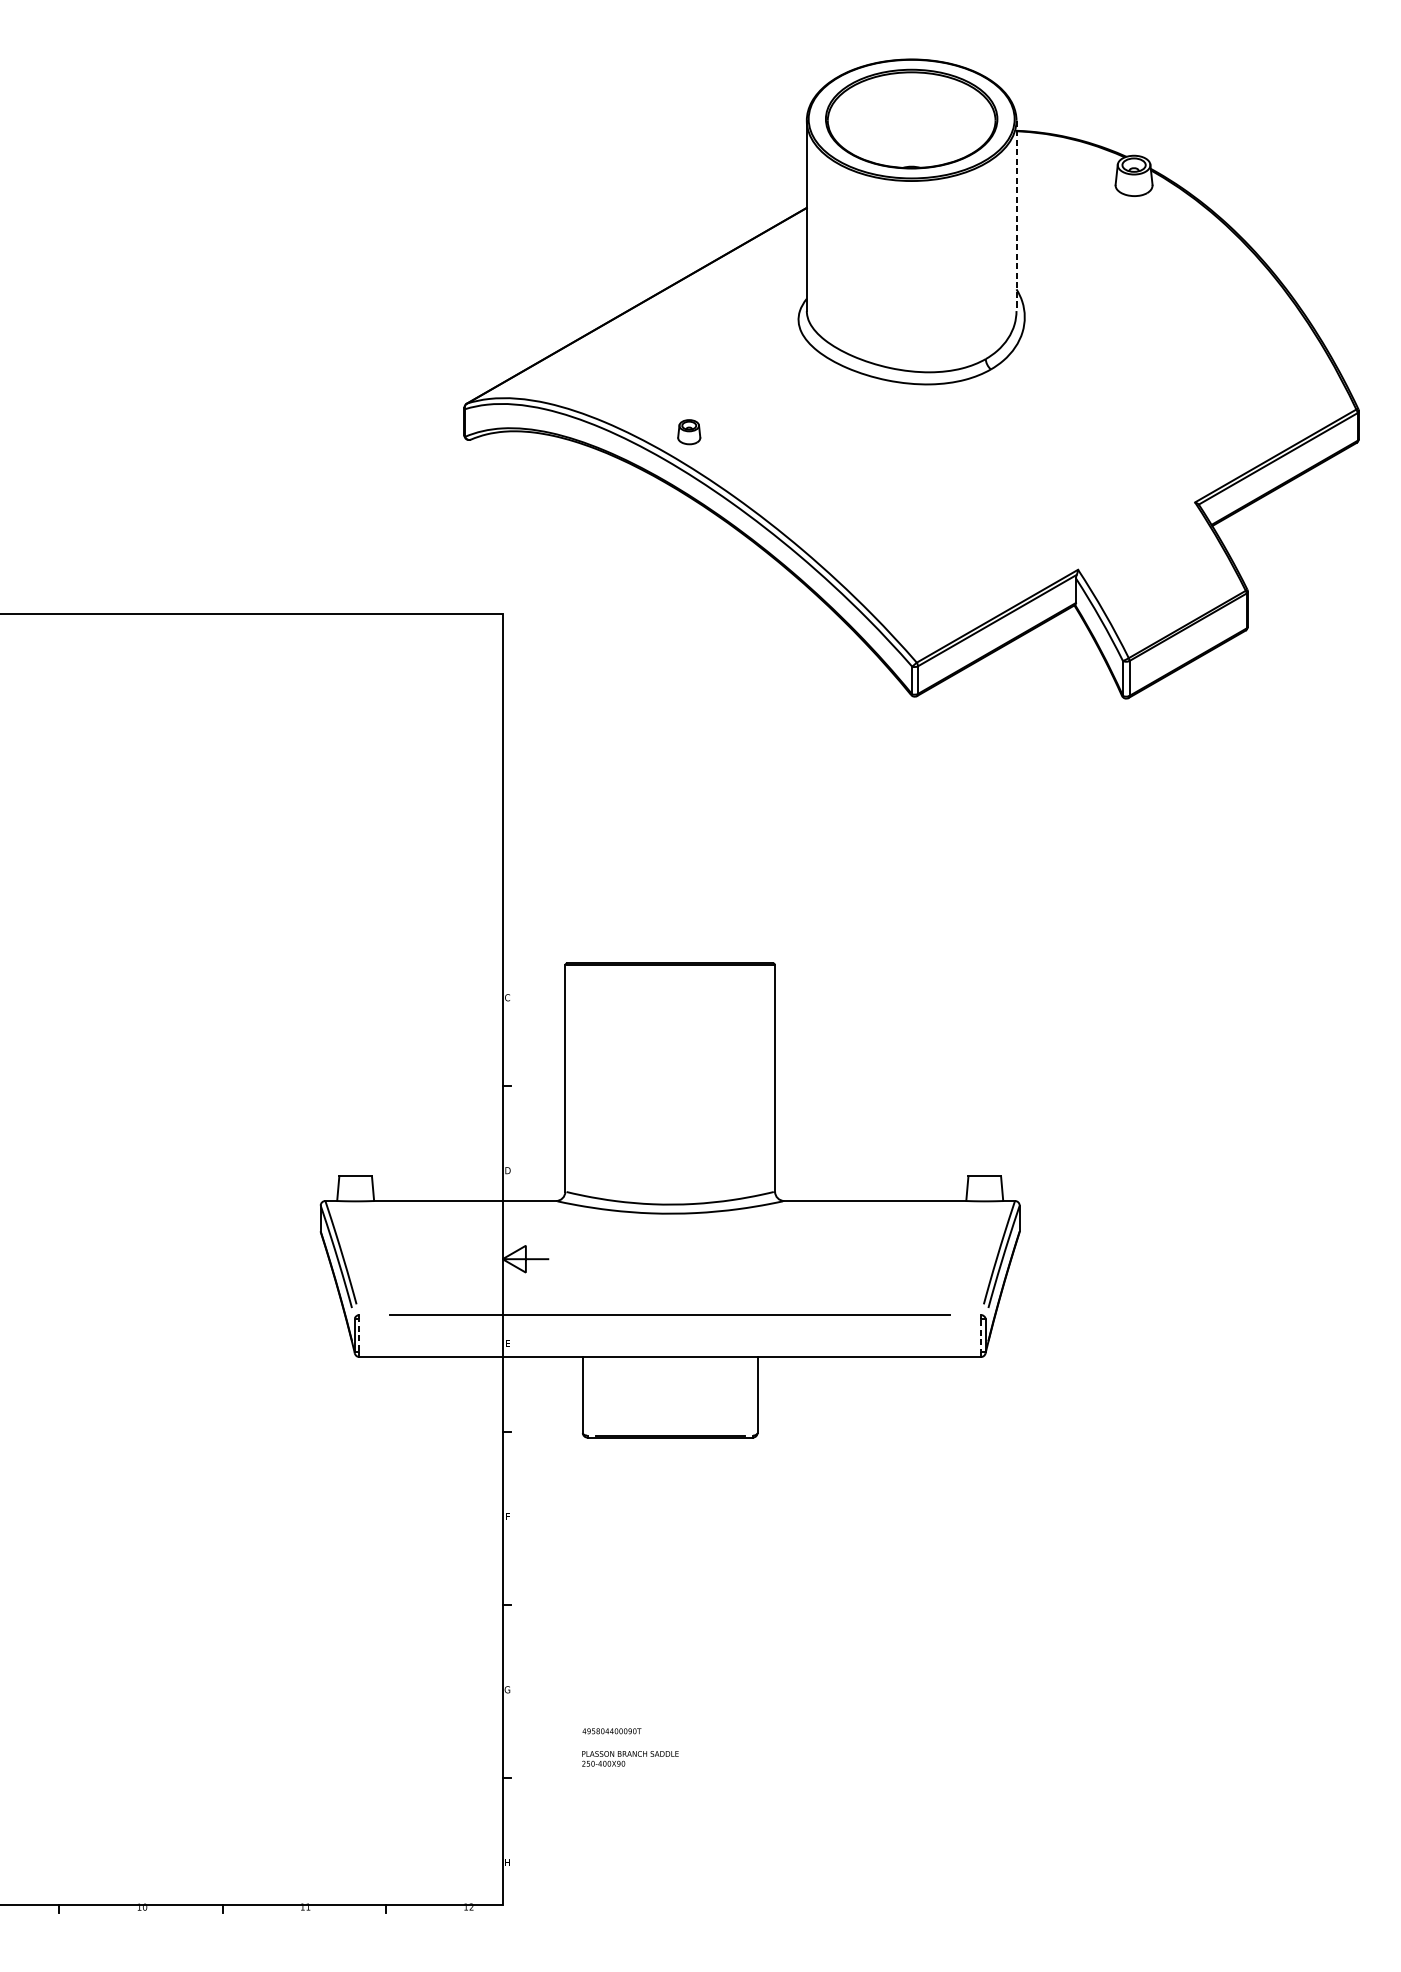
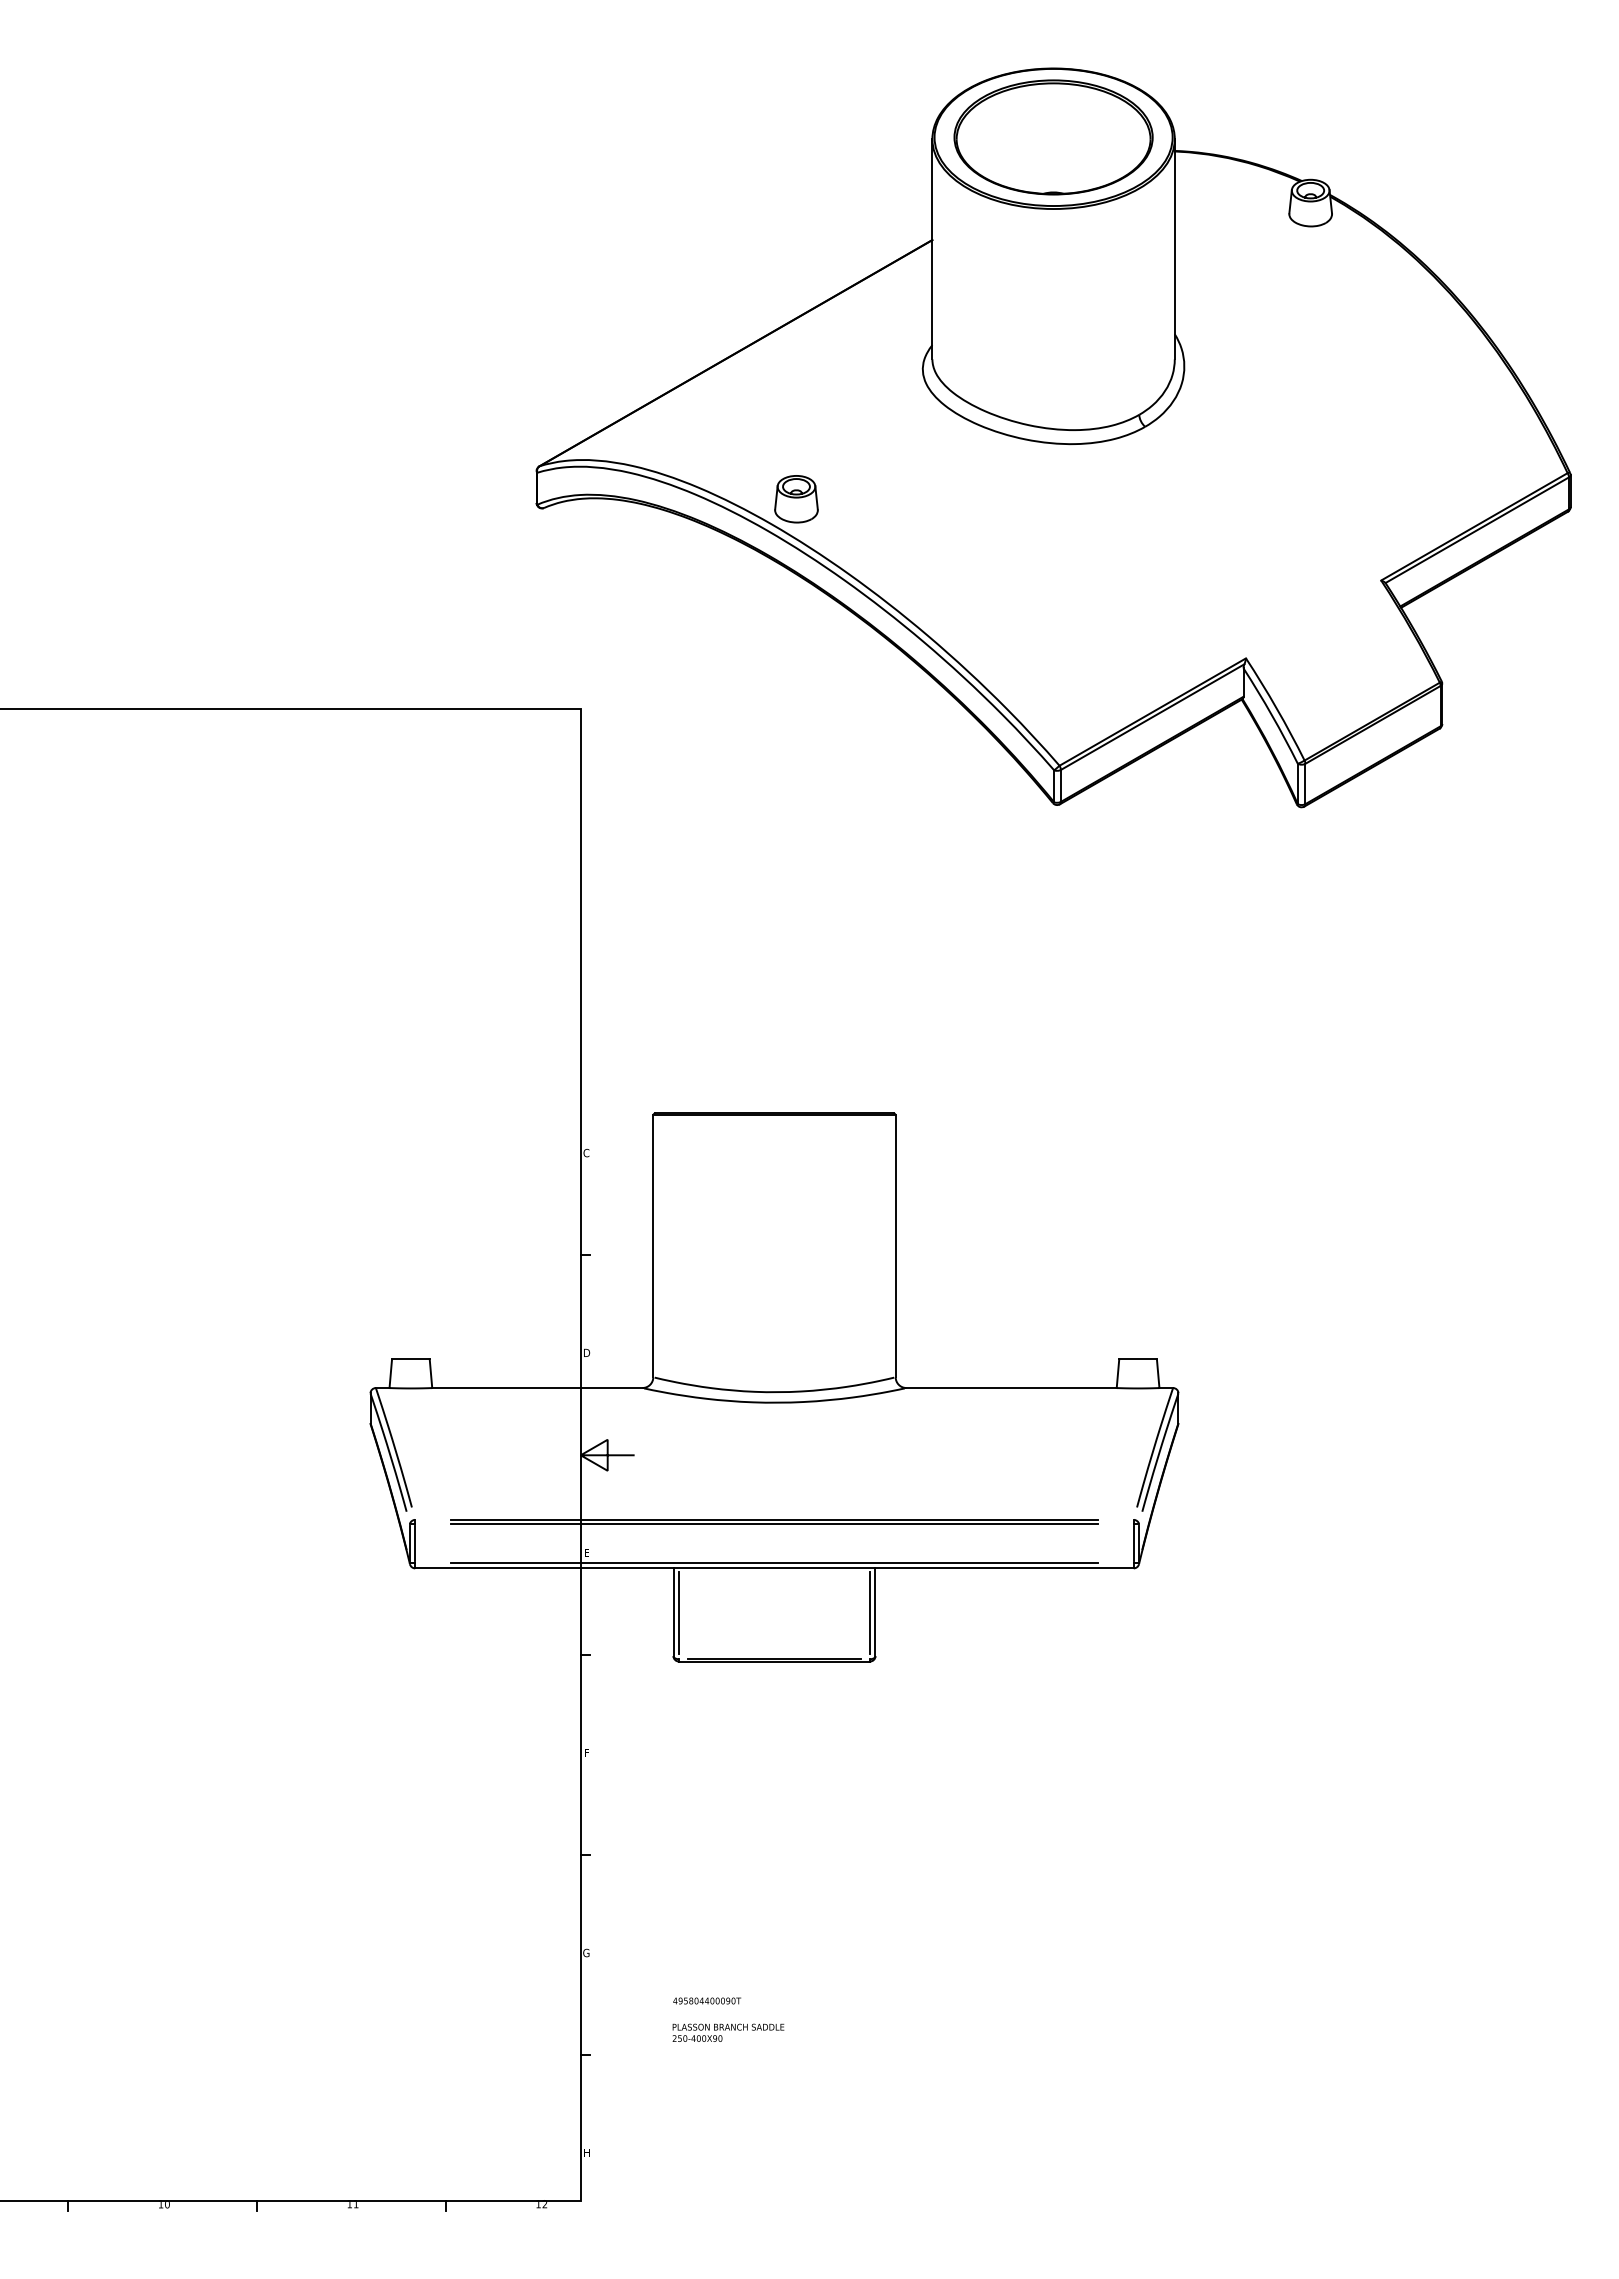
line: (1016, 216) -> (1174, 249), dashed -> solid
part: (689, 432) -> (796, 499), size x1.67
line: (670, 1318) -> (774, 1523), added
line: (359, 1335) -> (415, 1543), dashed -> solid
line: (980, 1335) -> (1133, 1543), dashed -> solid
line: (670, 1352) -> (774, 1563), added
line: (587, 1396) -> (678, 1613), added
line: (753, 1396) -> (870, 1613), added

